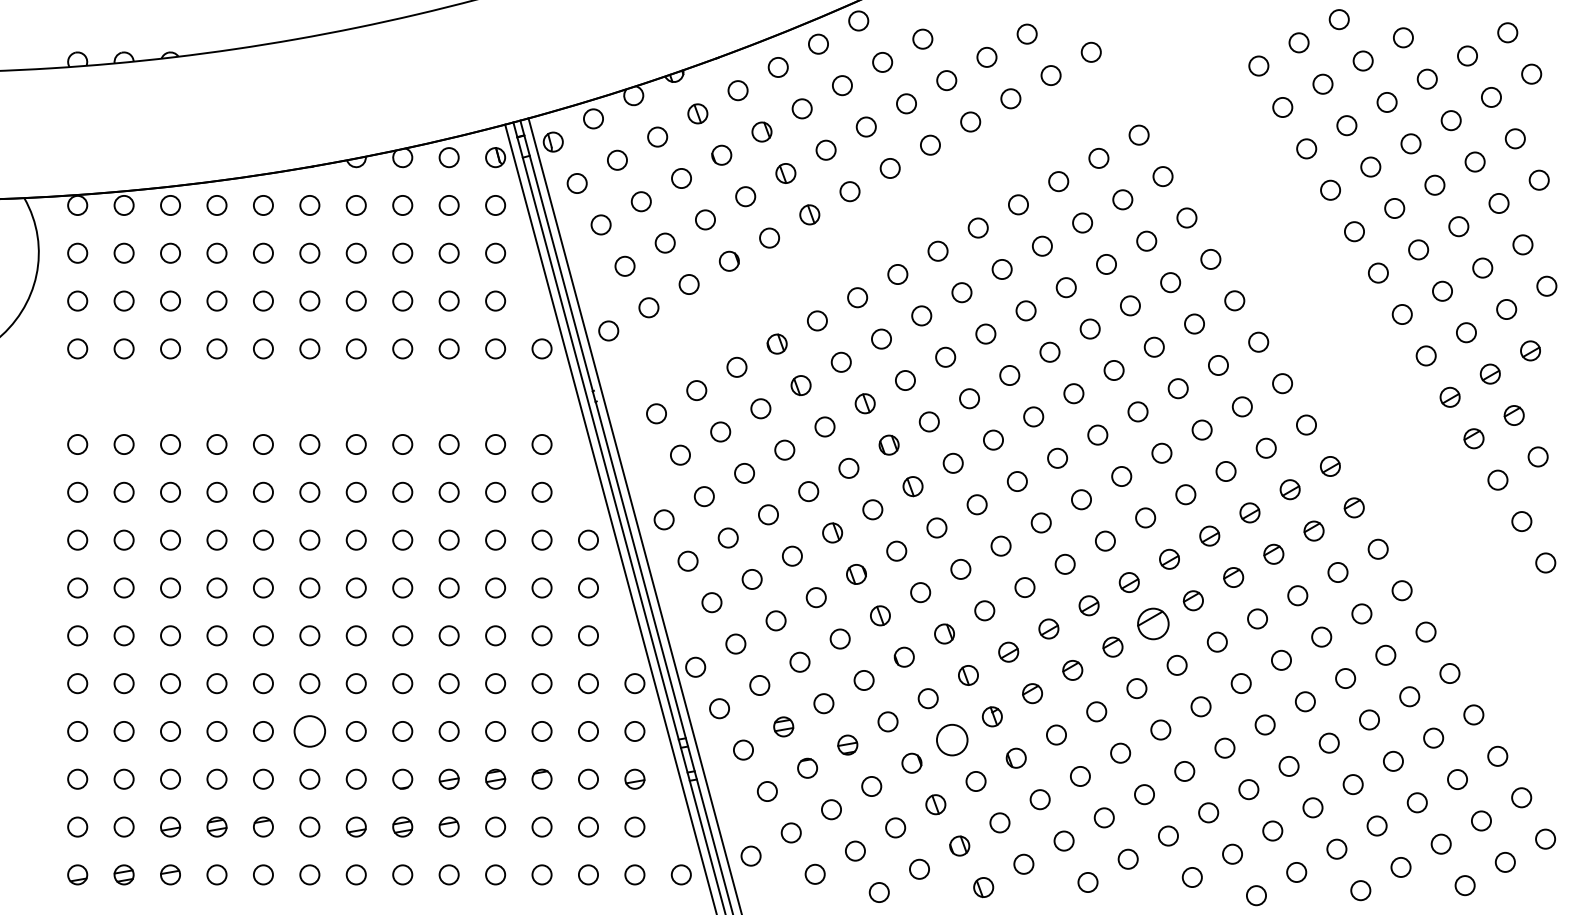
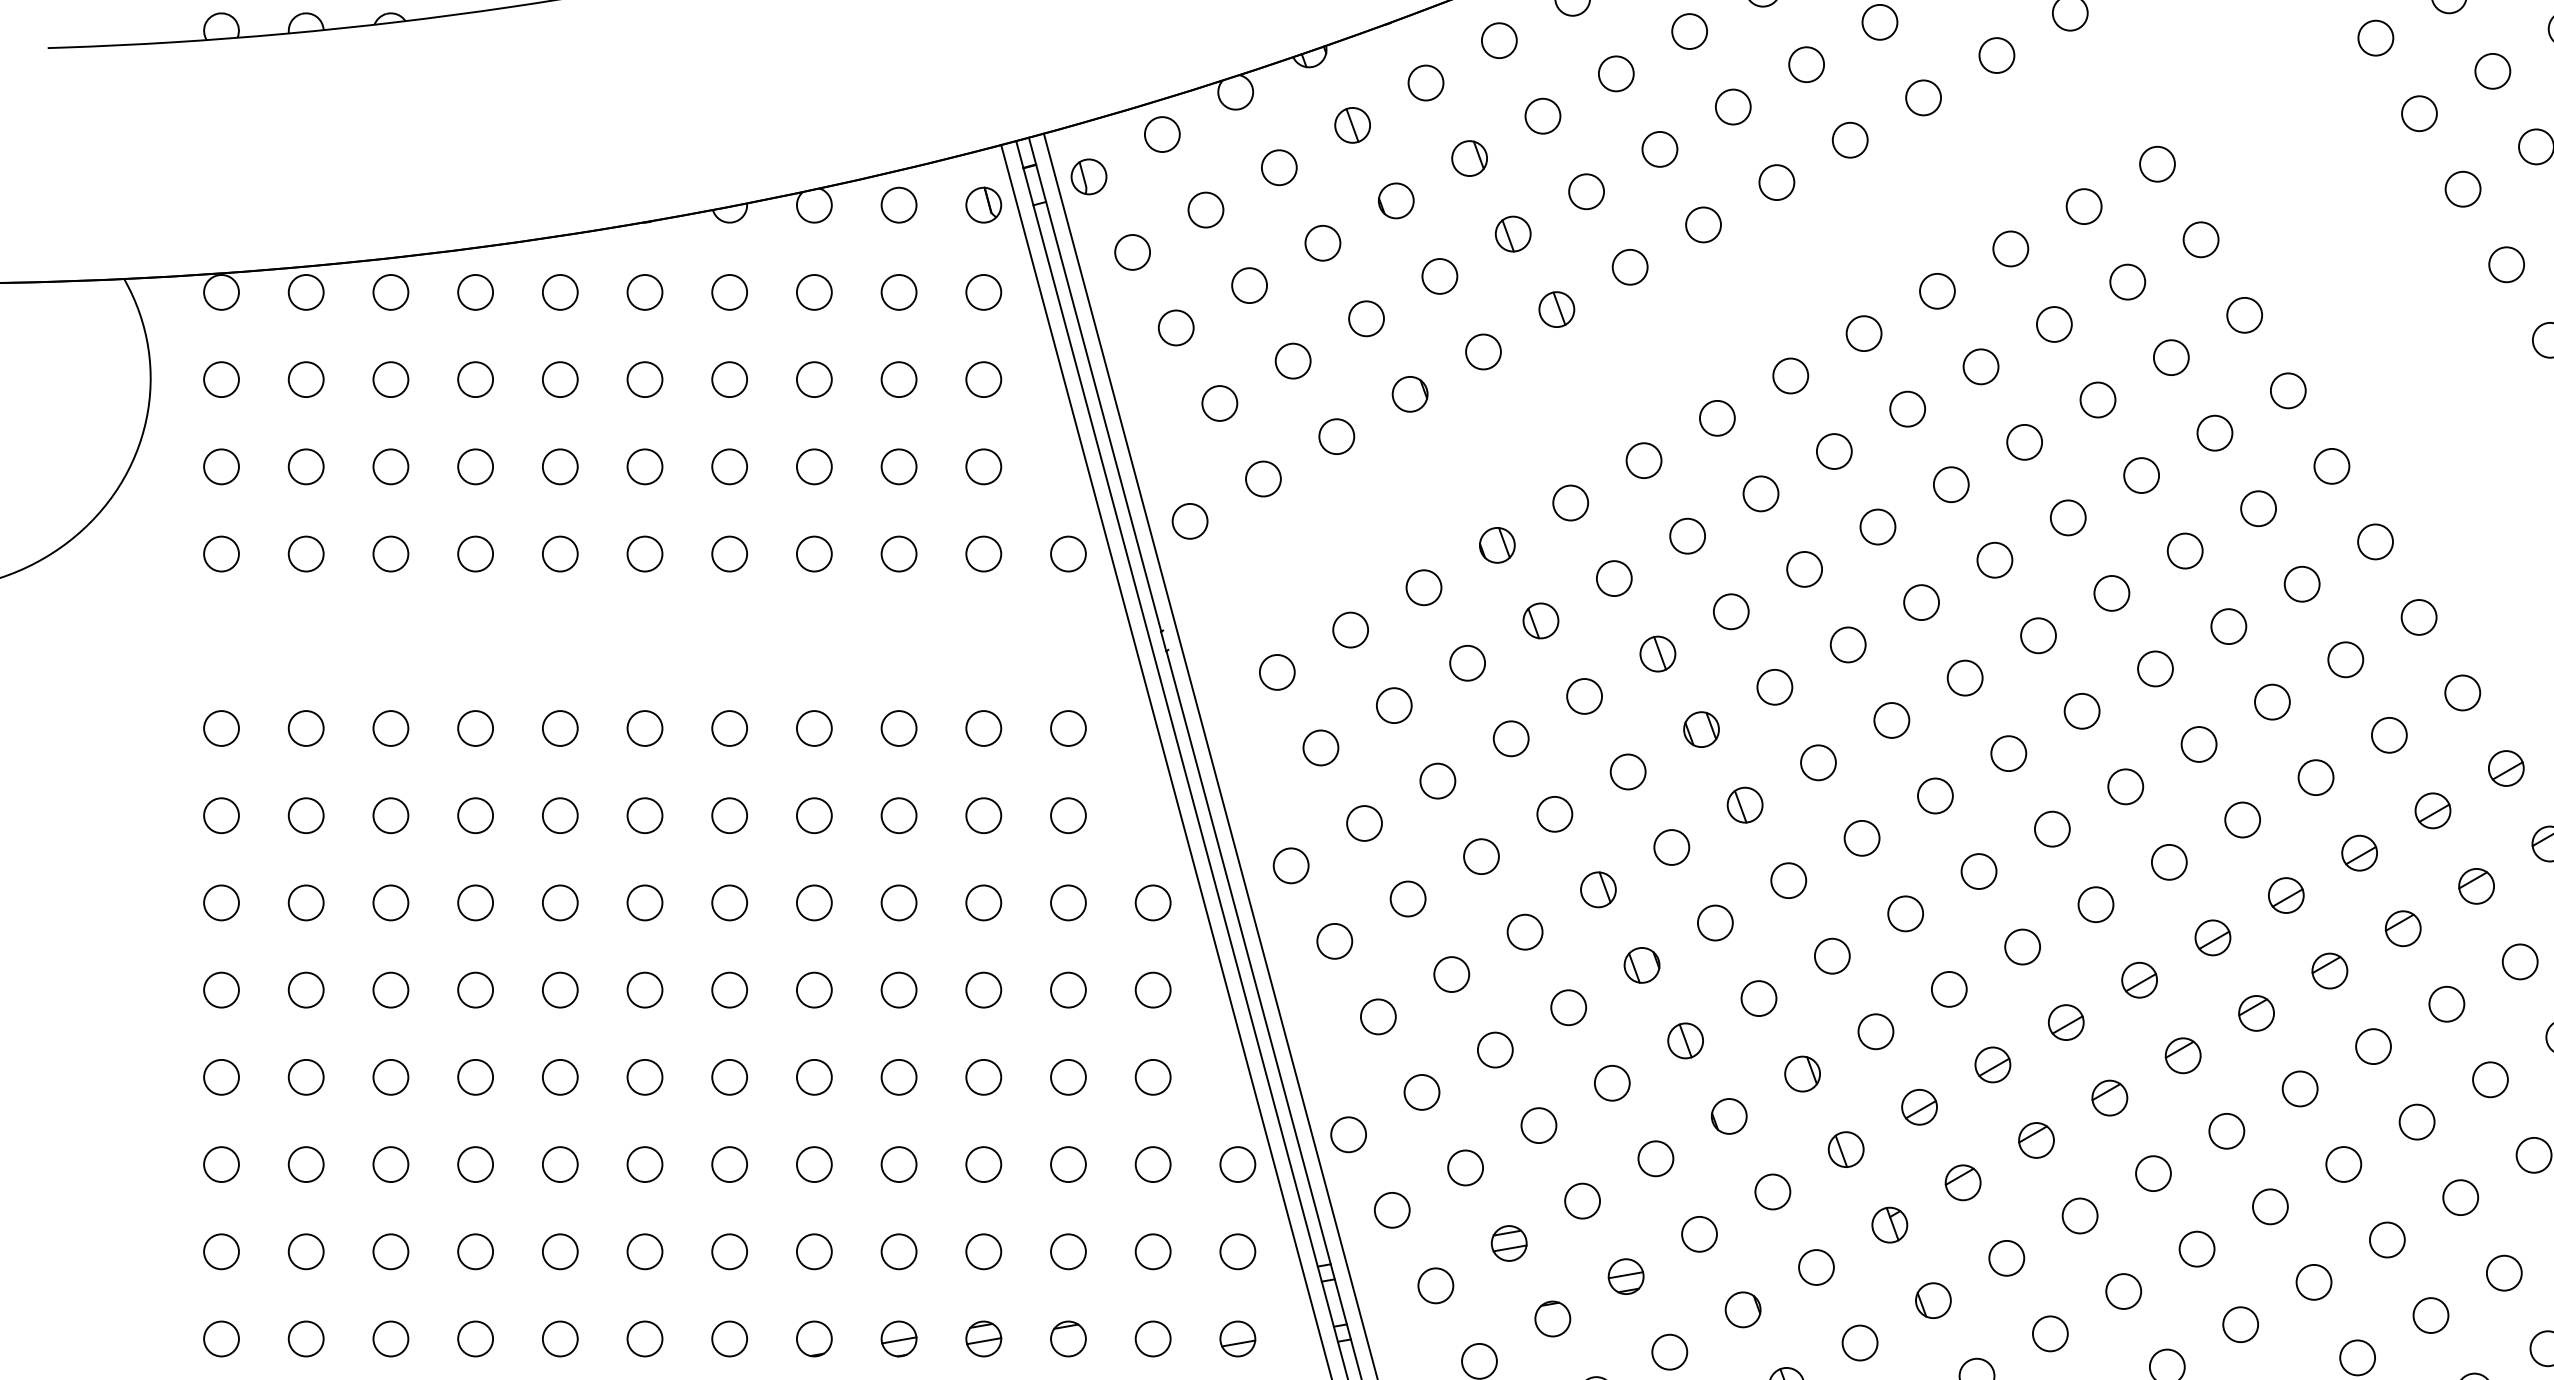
part: (1152, 623) -> (2181, 1054), size x0.62
circle: (309, 731) -> (644, 1251), size x0.62
circle: (951, 739) -> (1815, 1266), size x0.62

